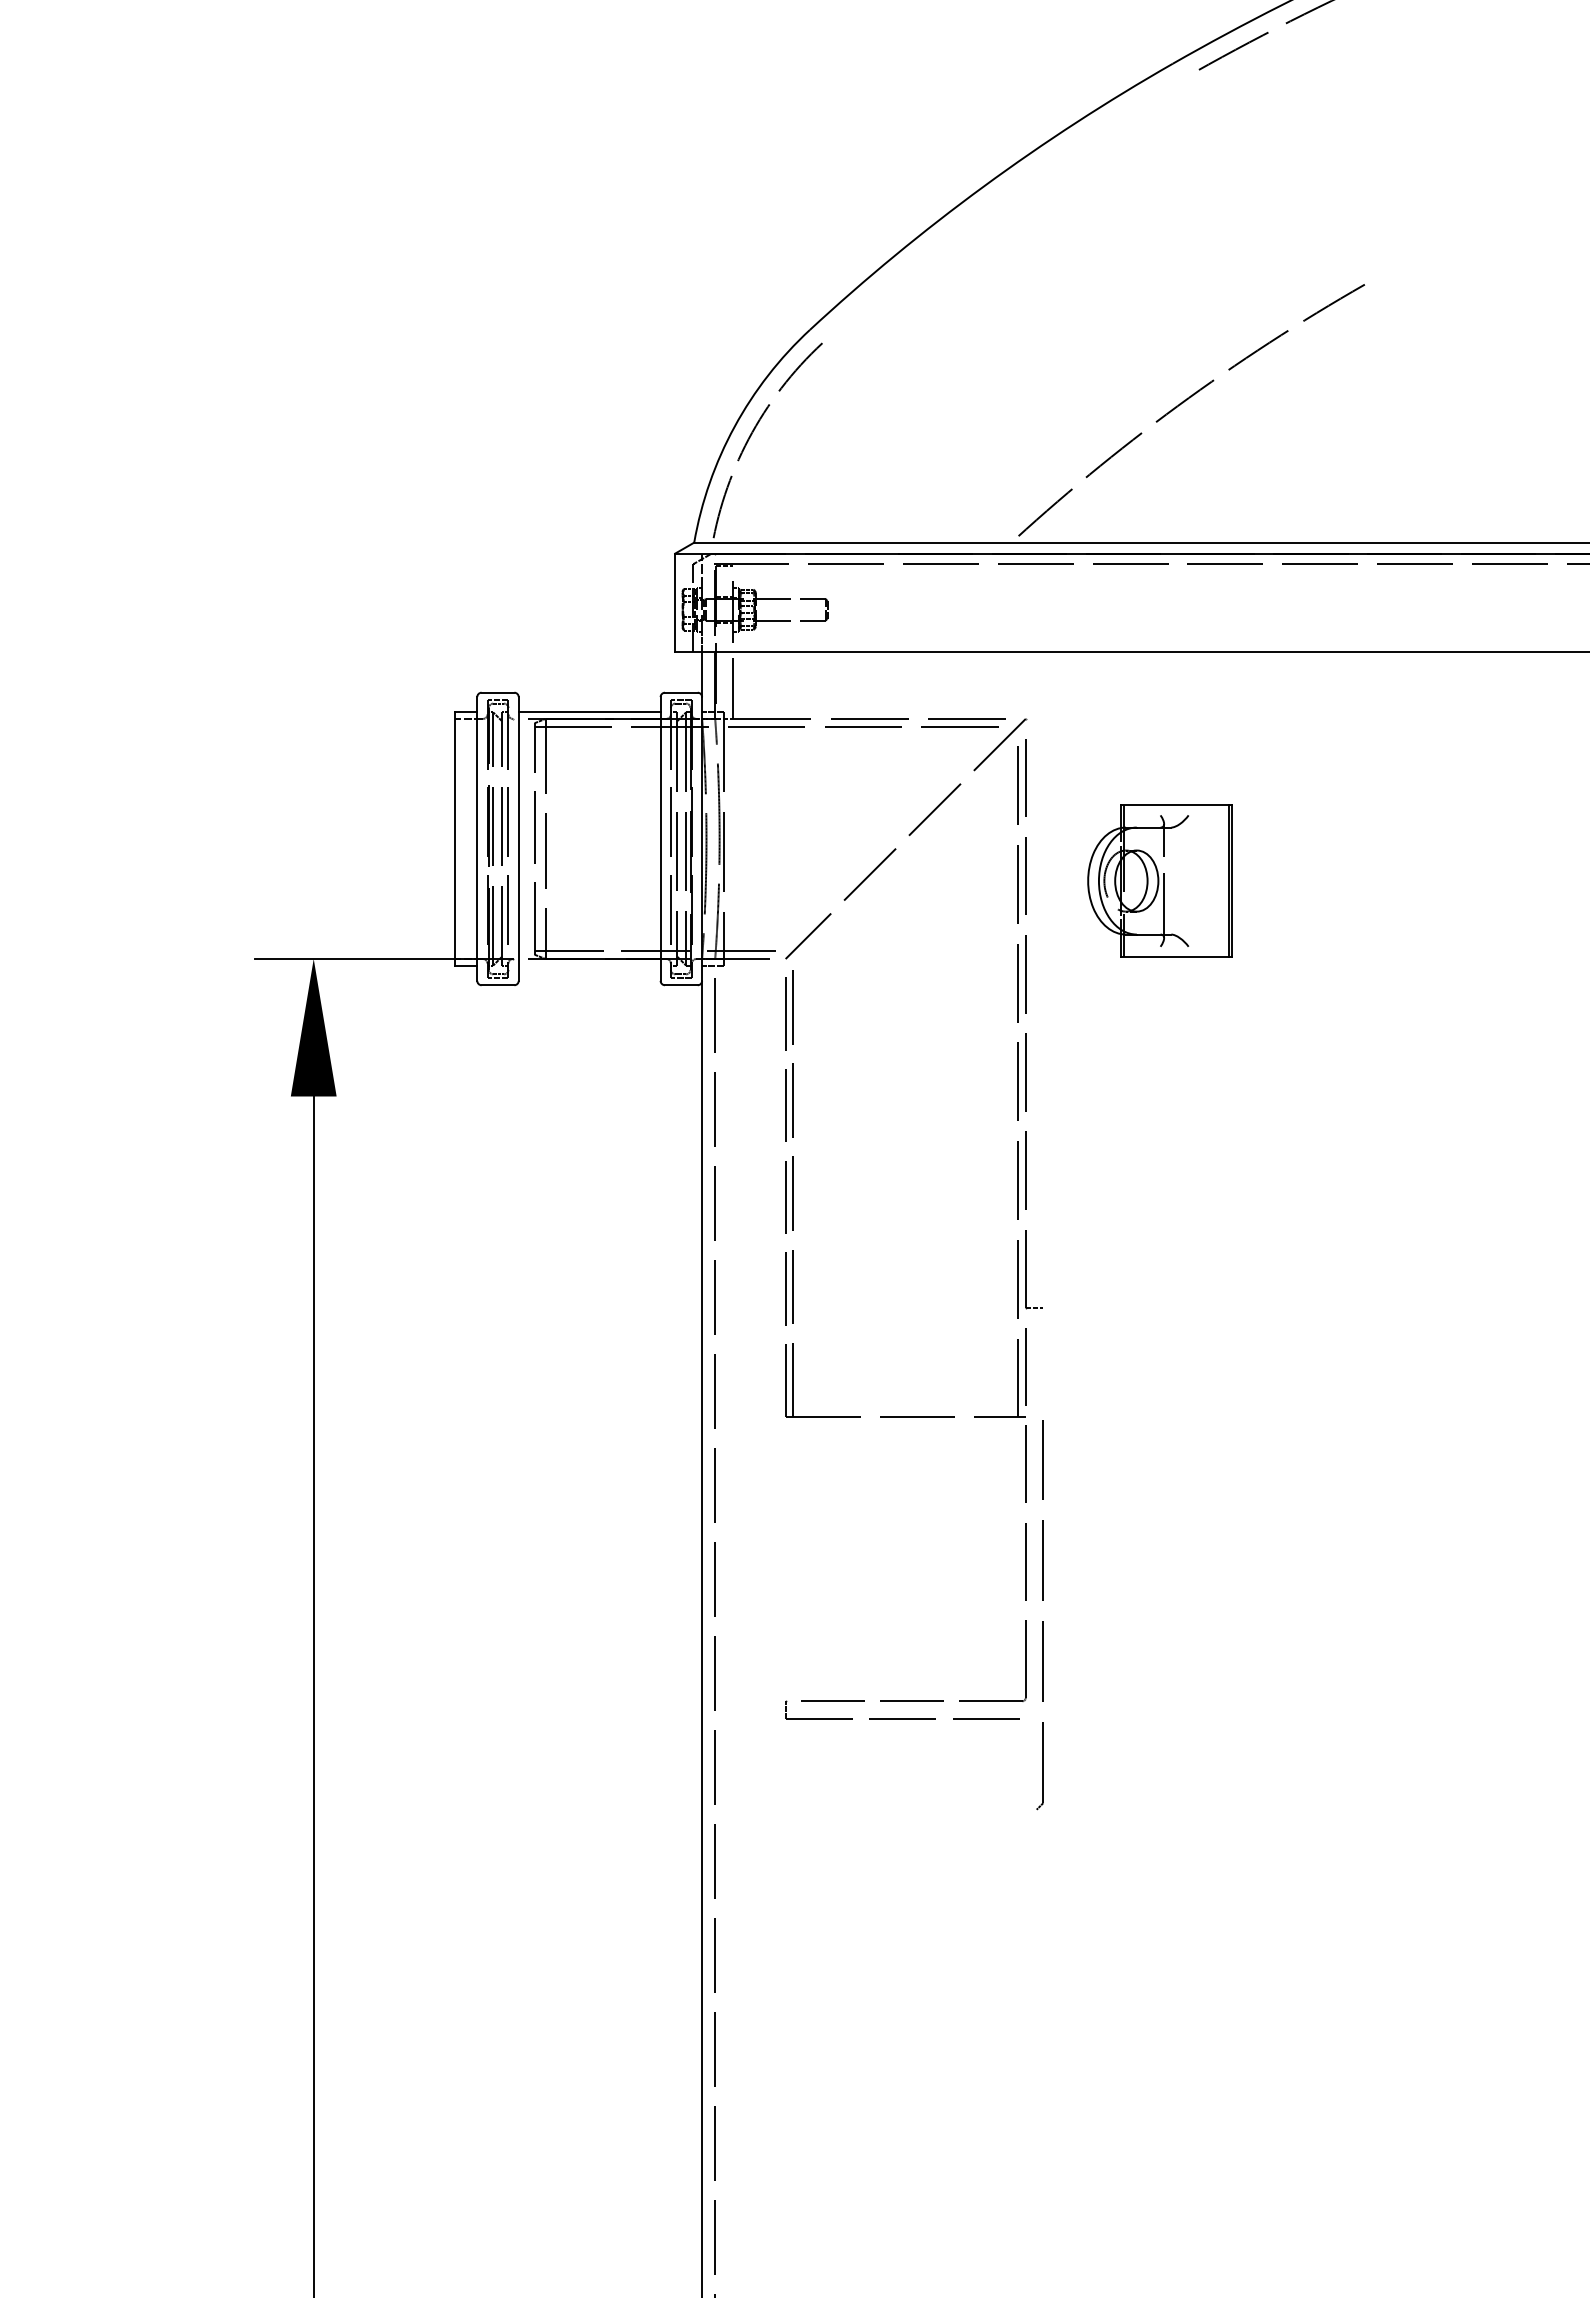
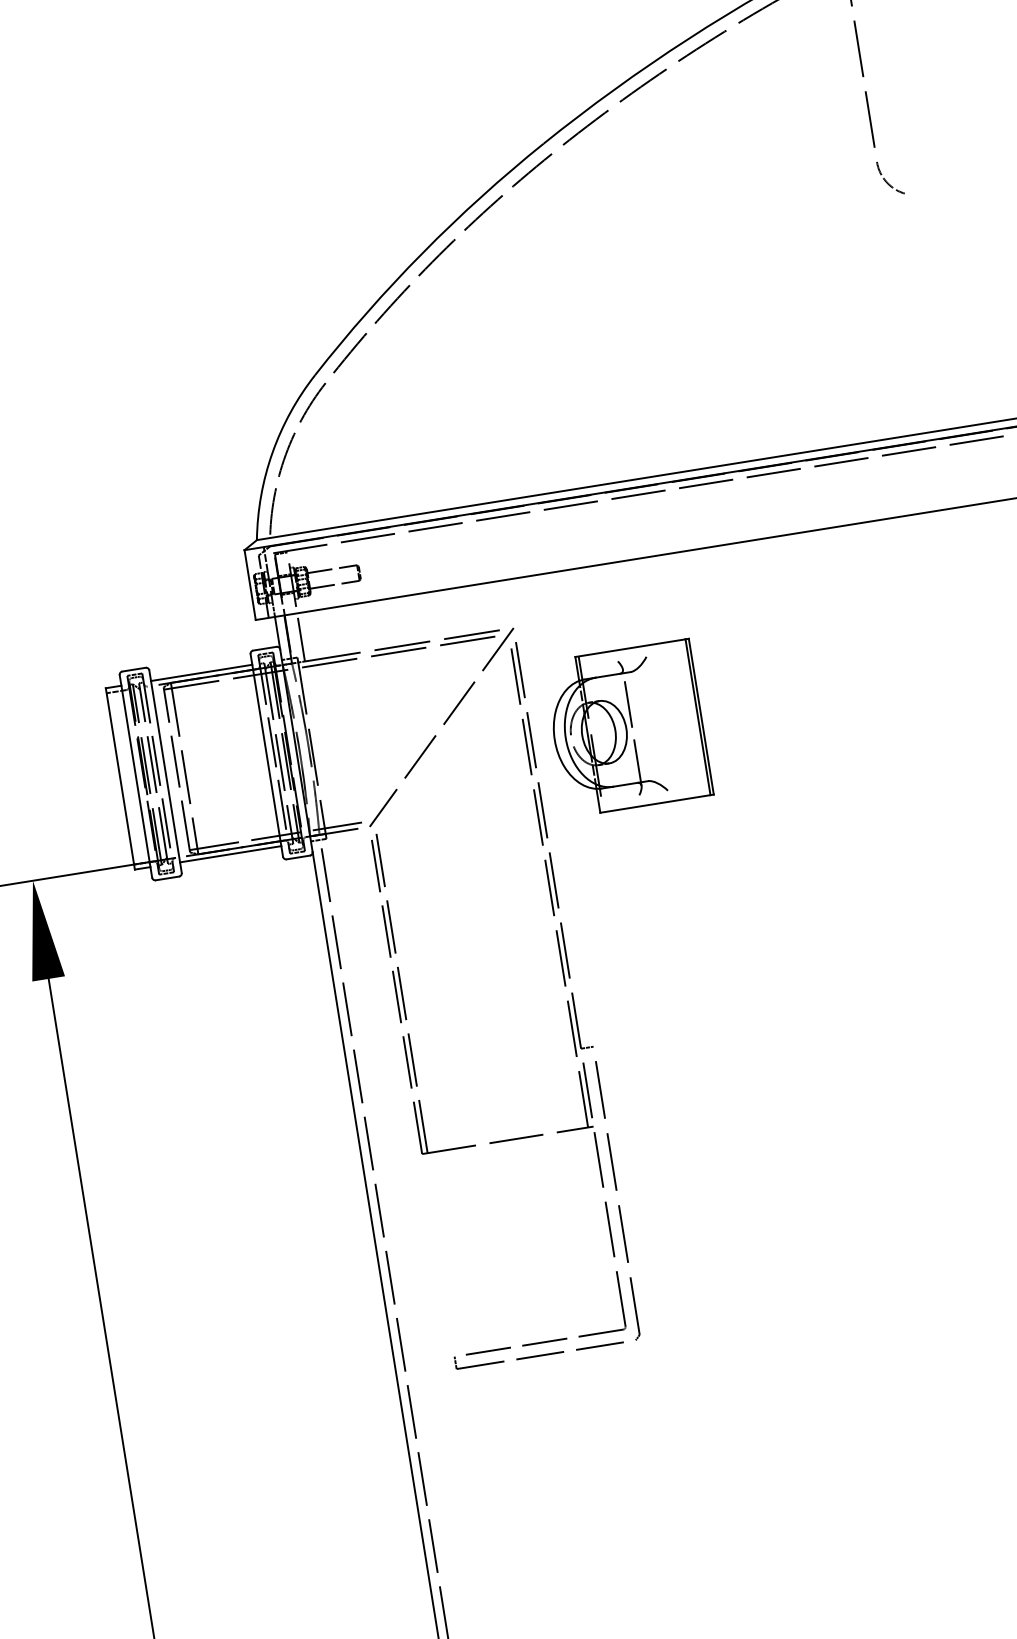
arc: (1184, 402) -> (436, 258), moved
part: (1159, 880) -> (627, 728), size x1.43
line: (589, 966) -> (230, 854), added
part: (1042, 1621) -> (618, 1205), moved

